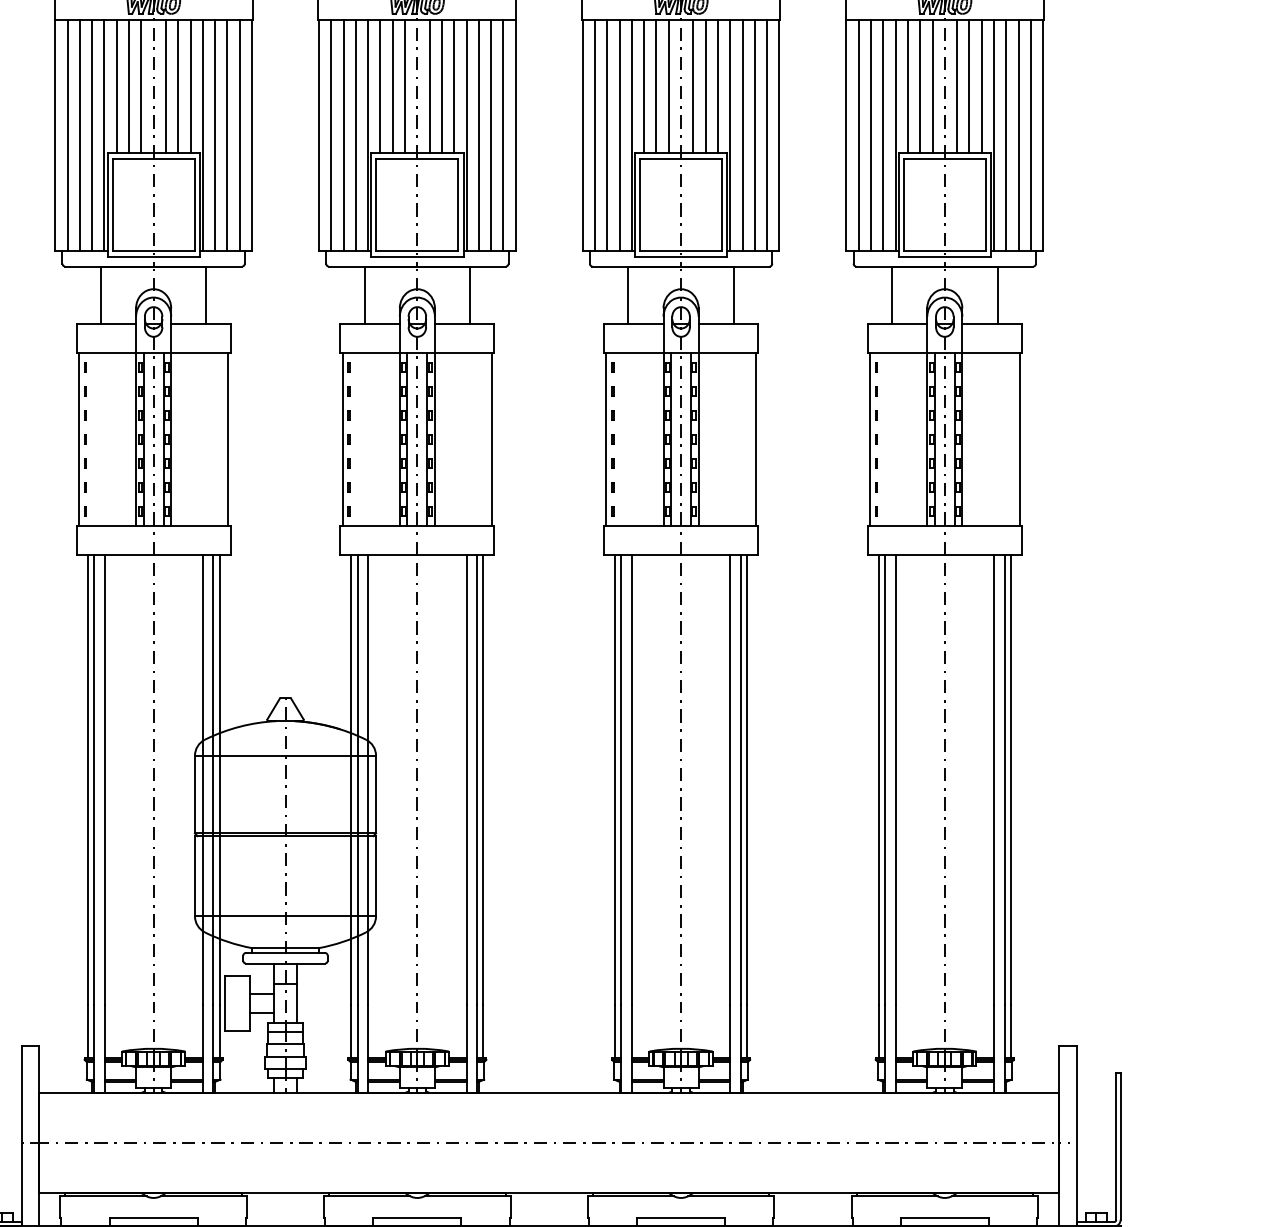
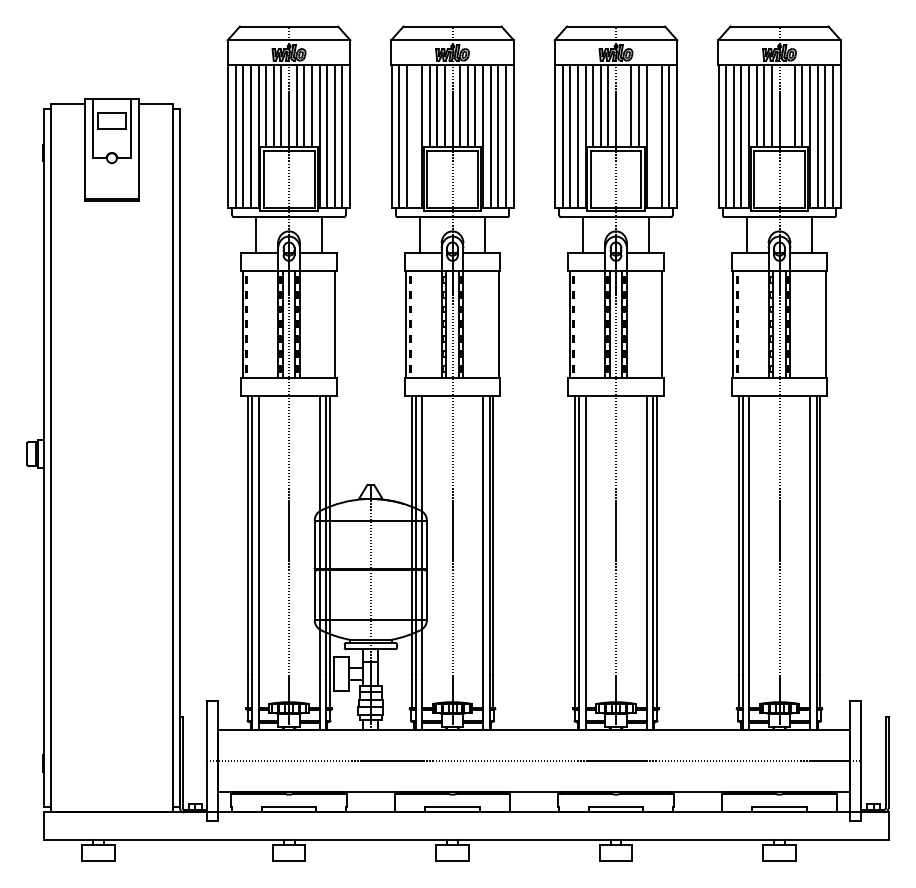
line: (693, 86) -> (623, 105), removed
line: (957, 86) -> (787, 105), removed
line: (355, 134) -> (414, 135), removed
line: (743, 134) -> (654, 135), removed

